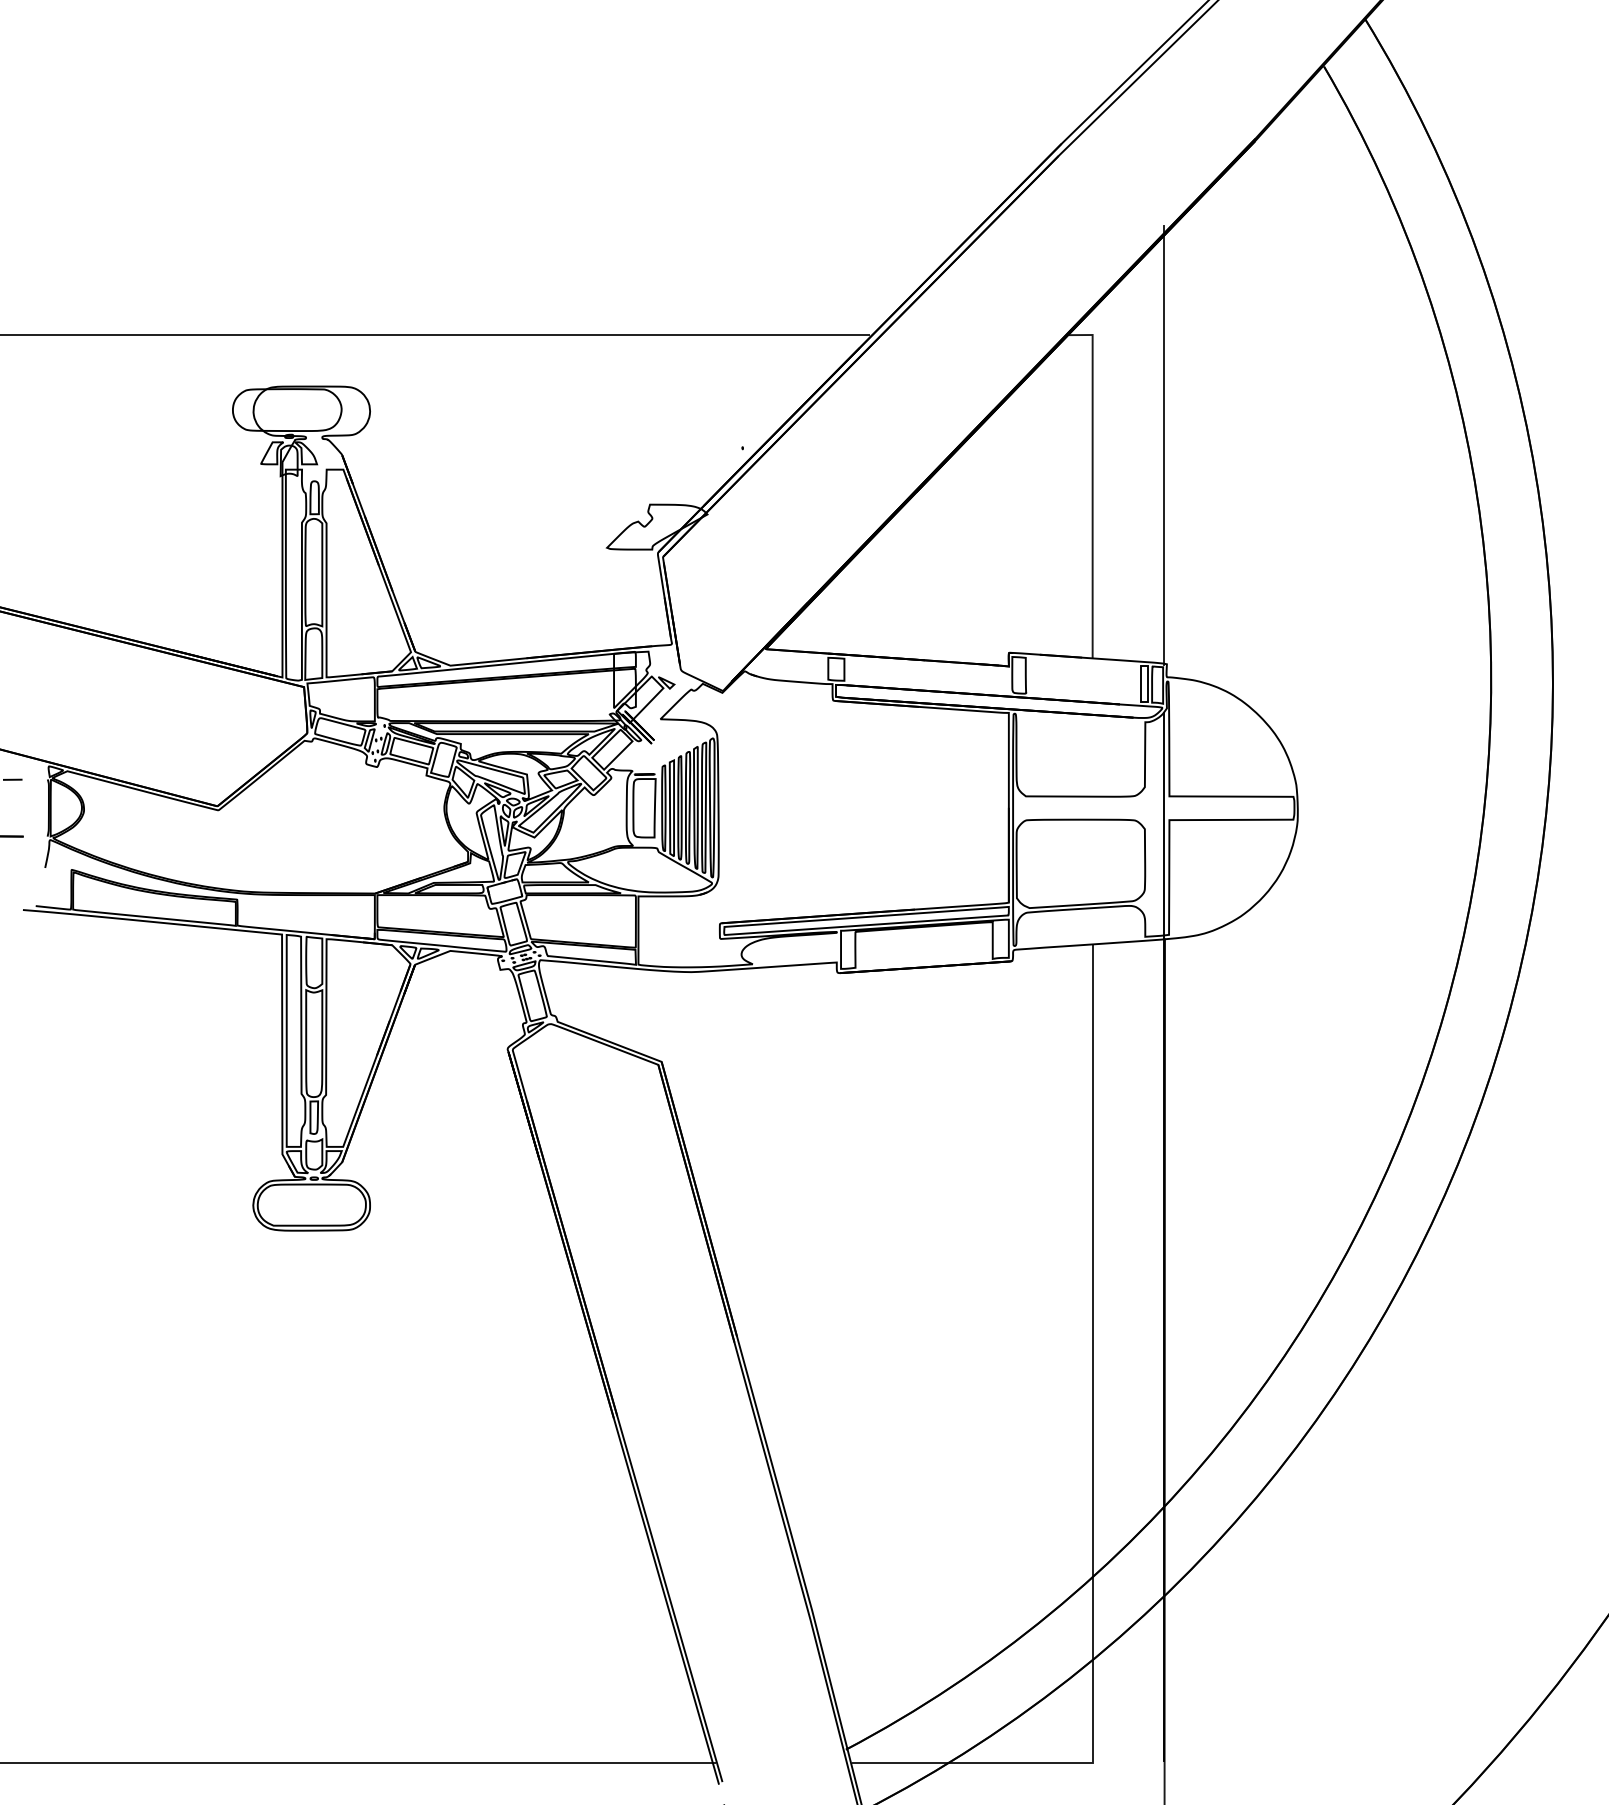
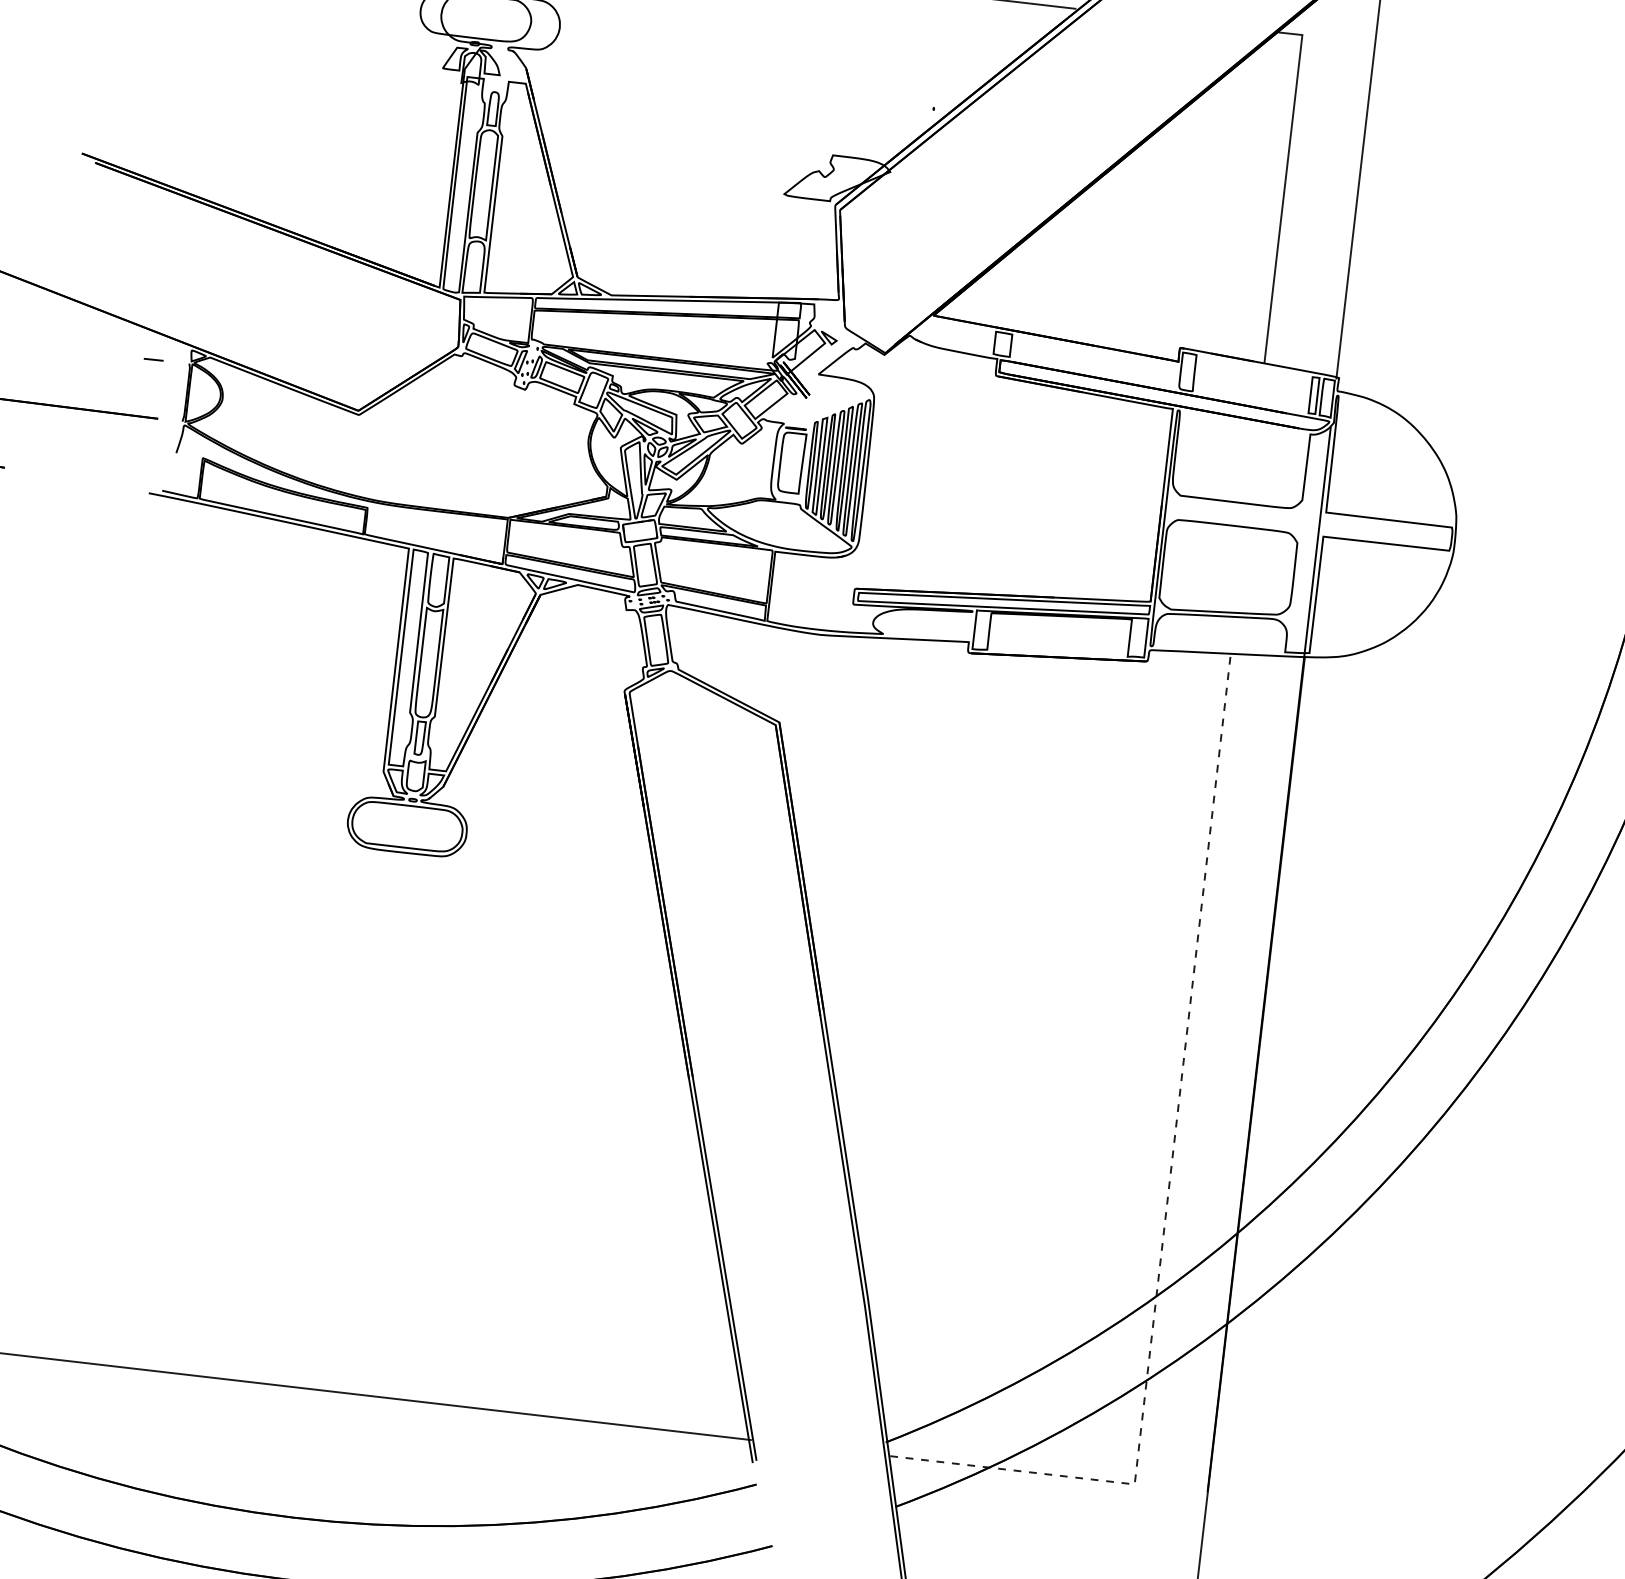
line: (1092, 1474) -> (1168, 1192), solid -> dashed

